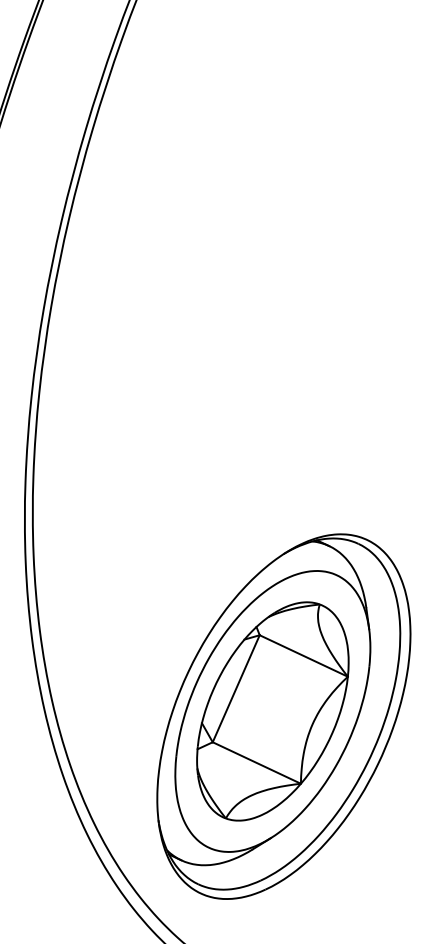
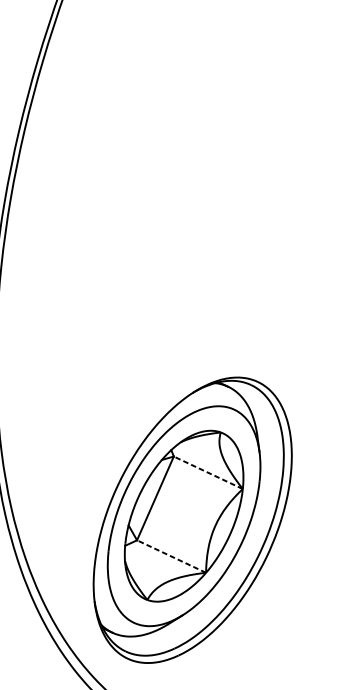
line: (303, 656) -> (208, 473), solid -> dashed
line: (256, 763) -> (171, 556), solid -> dashed

